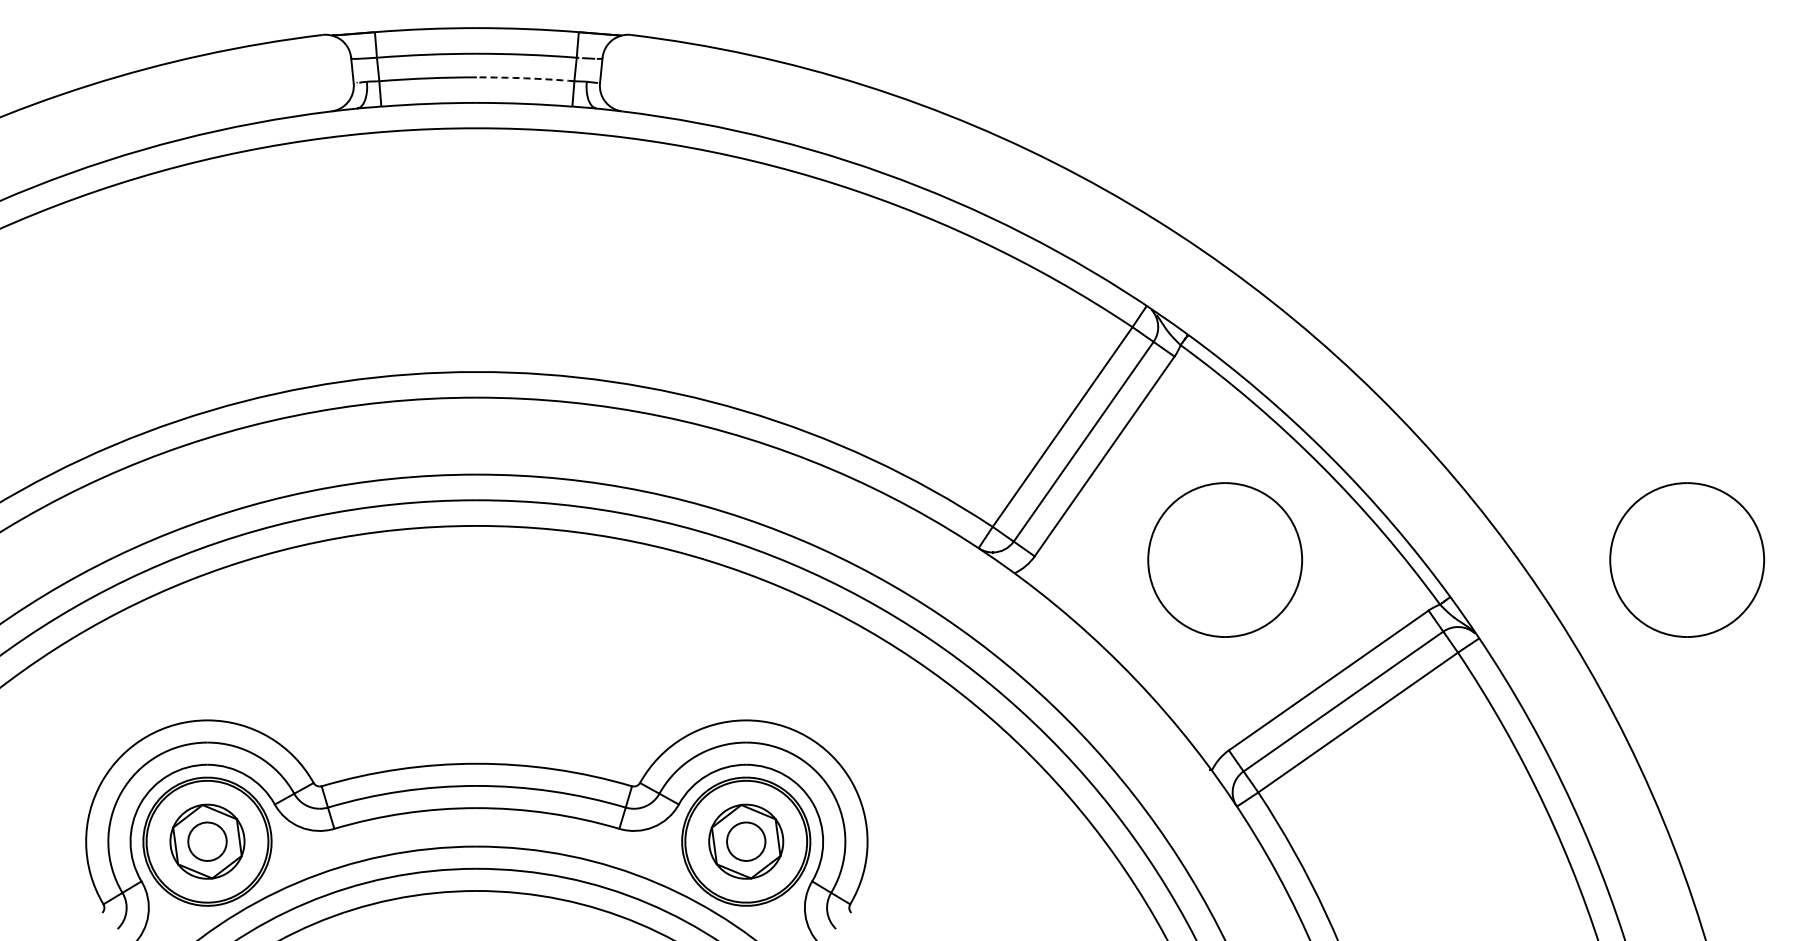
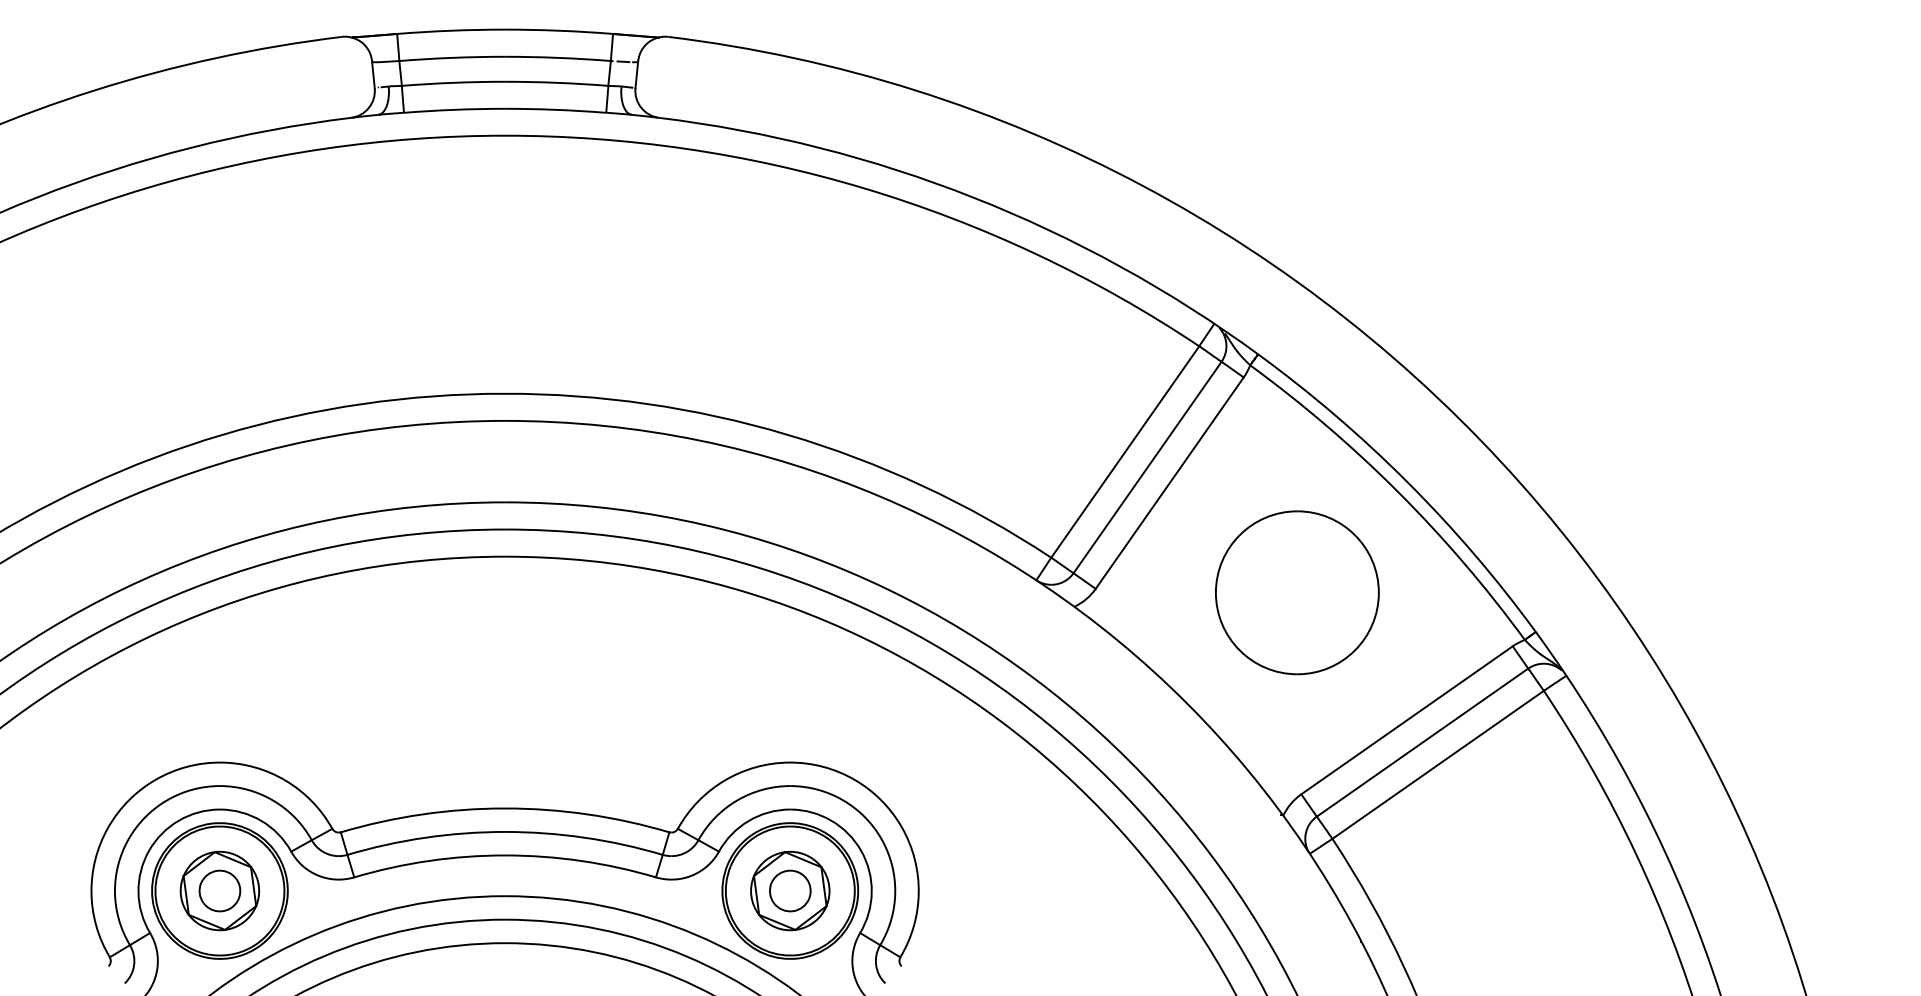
arc: (525, 78) -> (556, 82), dashed -> solid
part: (1687, 559) -> (1786, 592), removed

